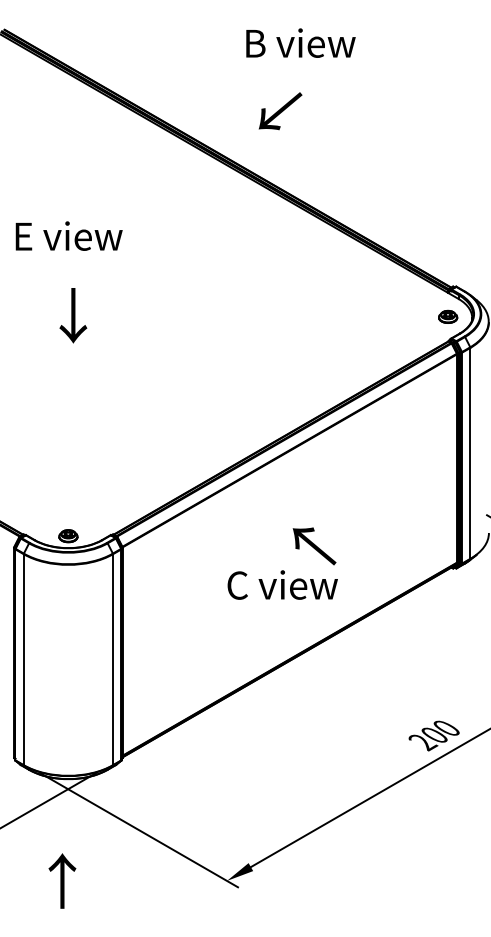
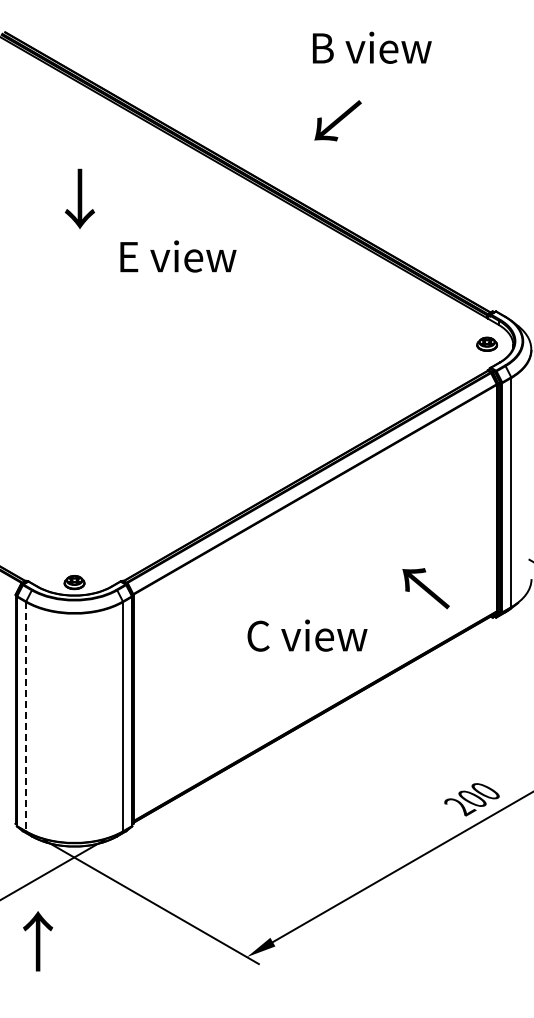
text: (301, 42) -> (372, 47), moved
text: (280, 110) -> (337, 120), moved
text: (69, 236) -> (178, 256), moved
text: (72, 315) -> (79, 198), moved
text: (314, 546) -> (425, 588), moved
line: (24, 659) -> (26, 716), solid -> dashed
text: (62, 881) -> (38, 941), moved

